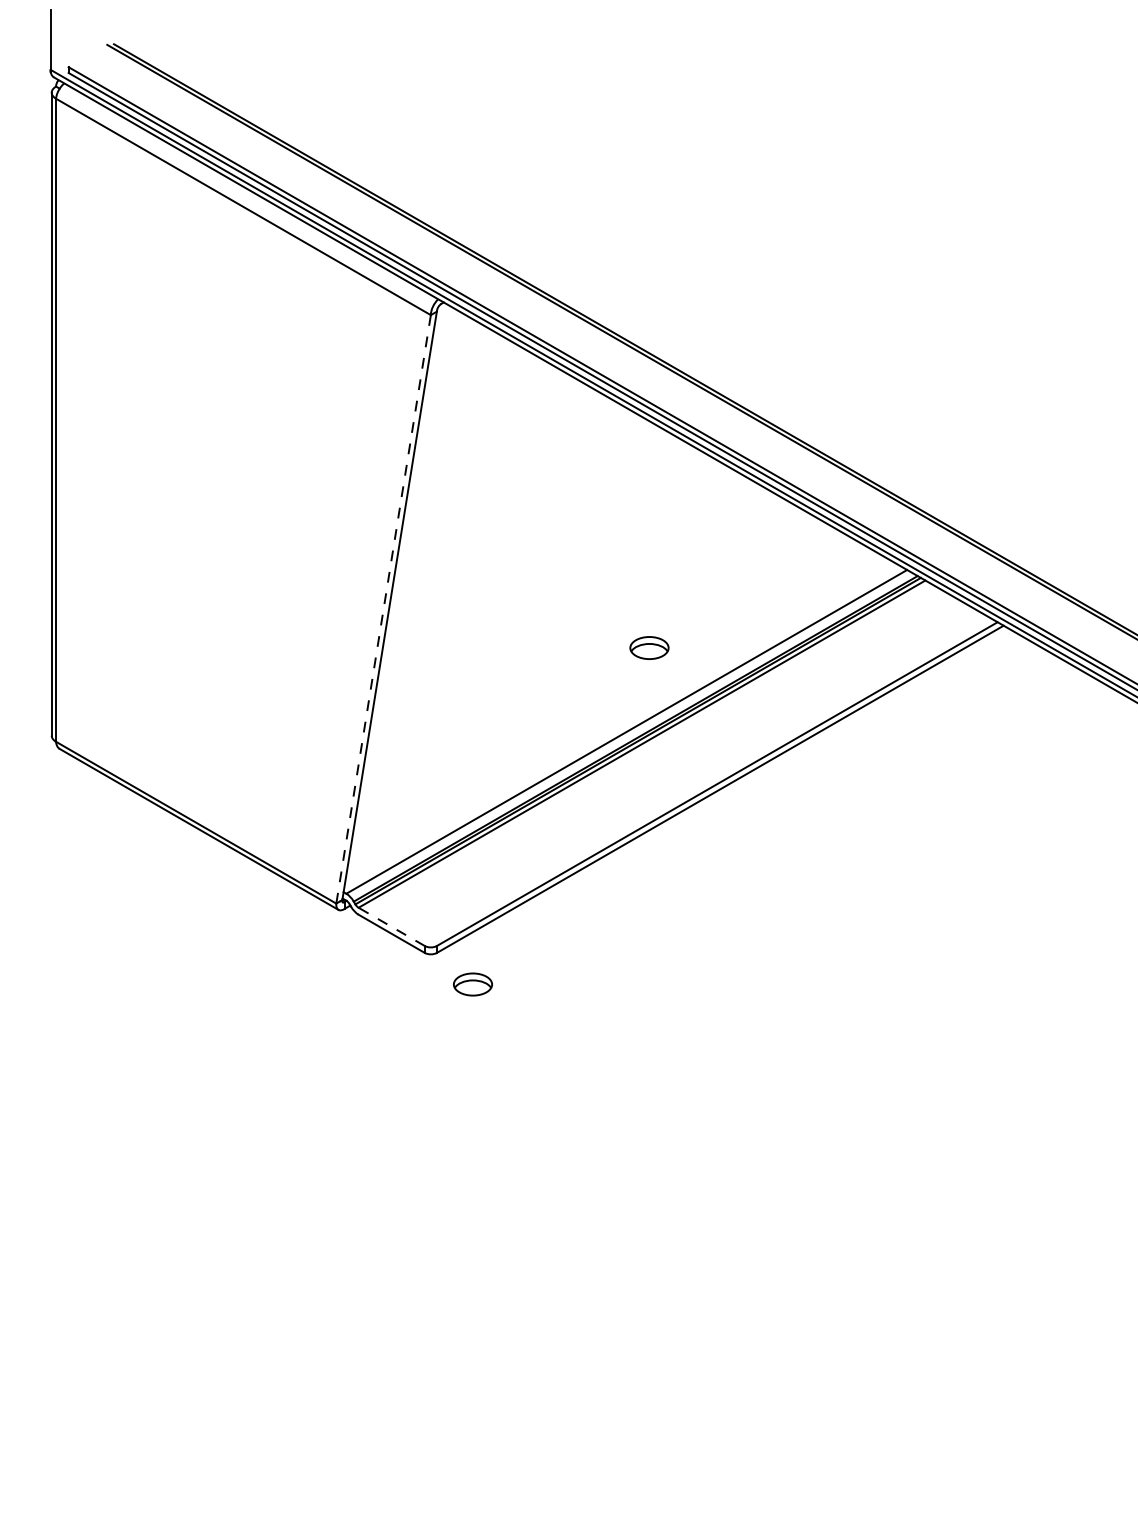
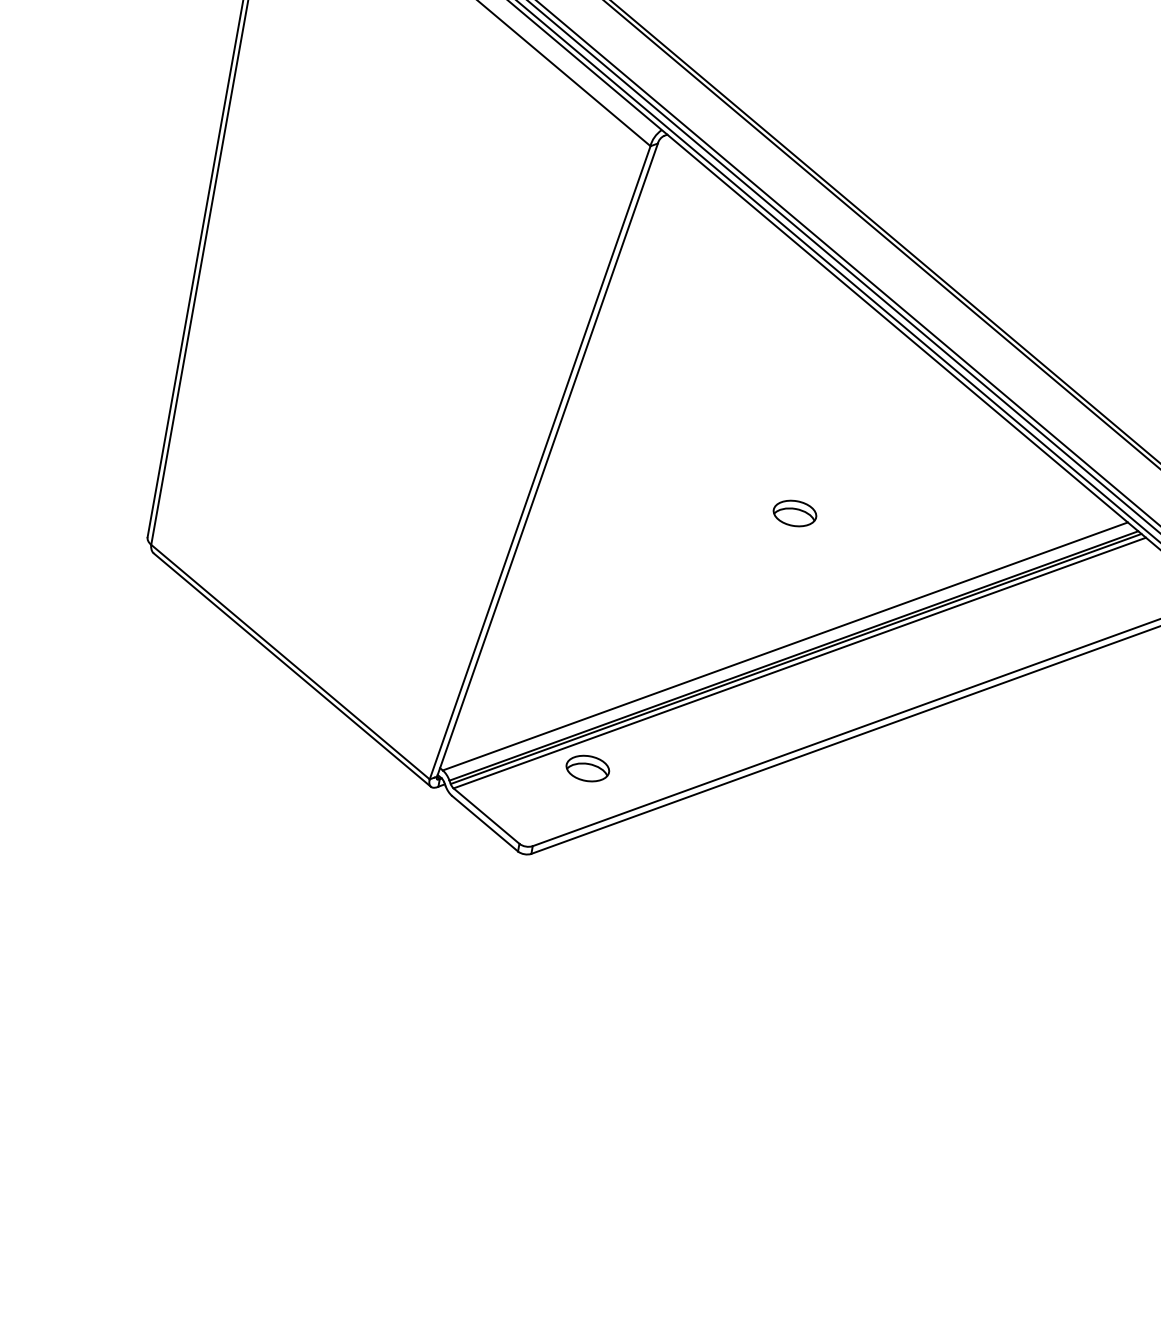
line: (383, 608) -> (540, 461), dashed -> solid
part: (649, 647) -> (795, 512), moved
line: (391, 926) -> (486, 815), dashed -> solid
part: (472, 984) -> (587, 768), moved

